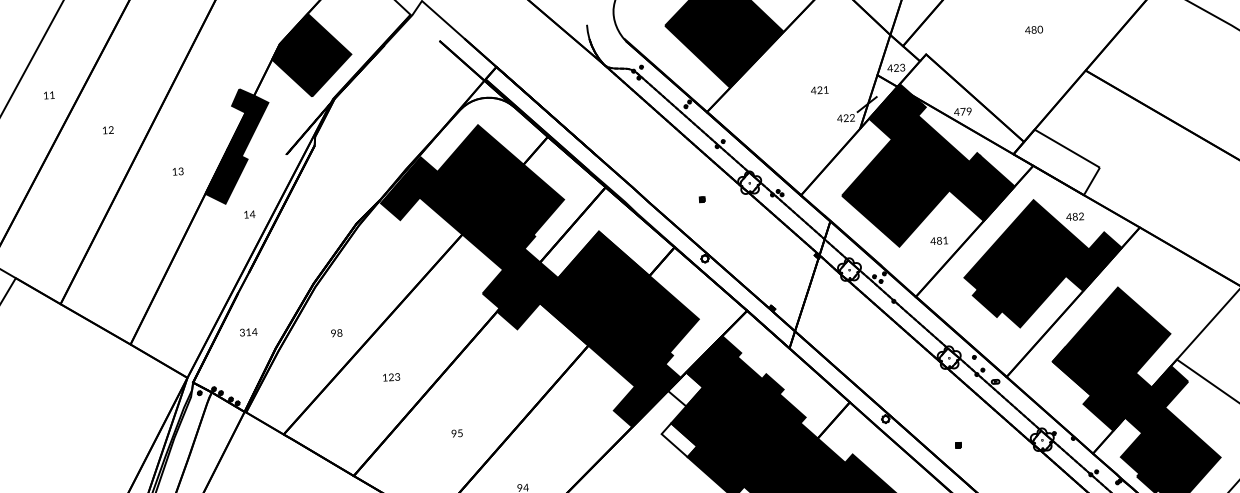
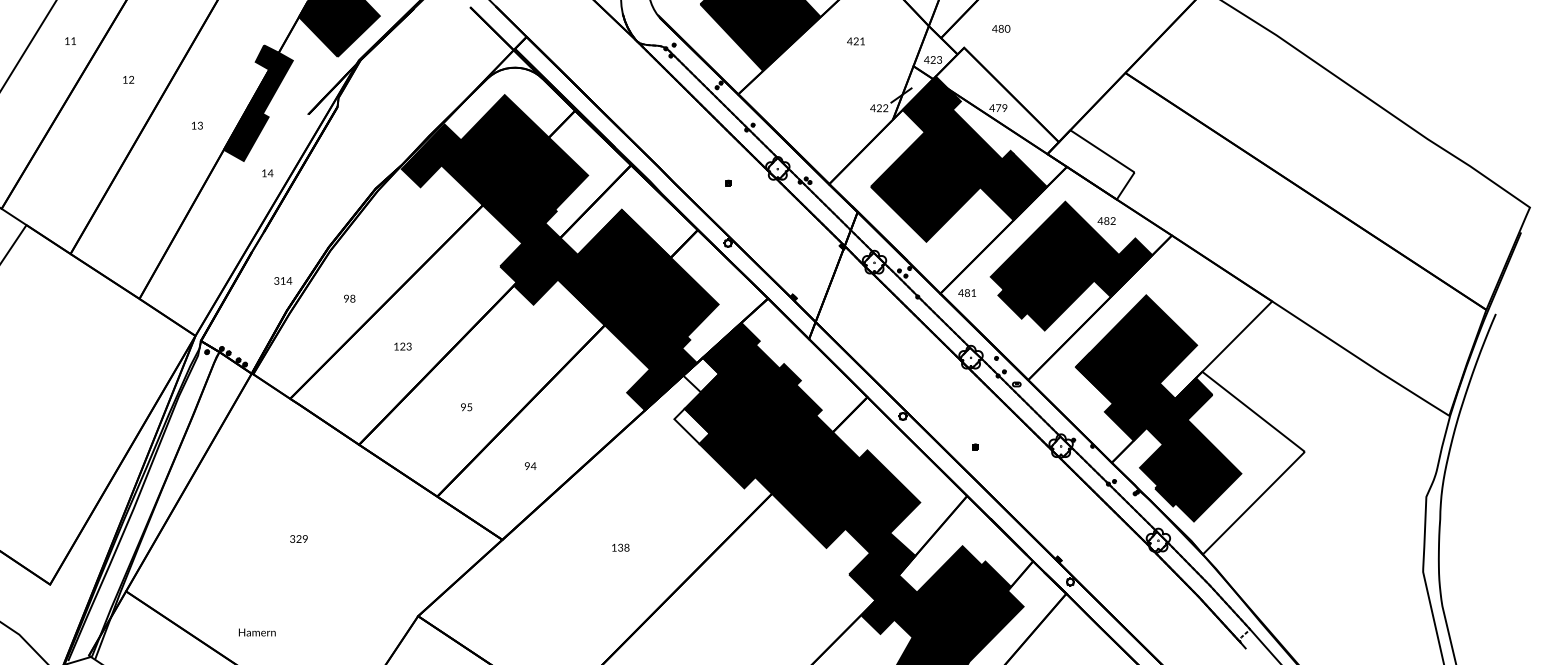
text: (1034, 29) -> (1001, 28), moved
text: (819, 90) -> (855, 41), moved
text: (939, 240) -> (967, 292), moved
text: (248, 331) -> (283, 280), moved

